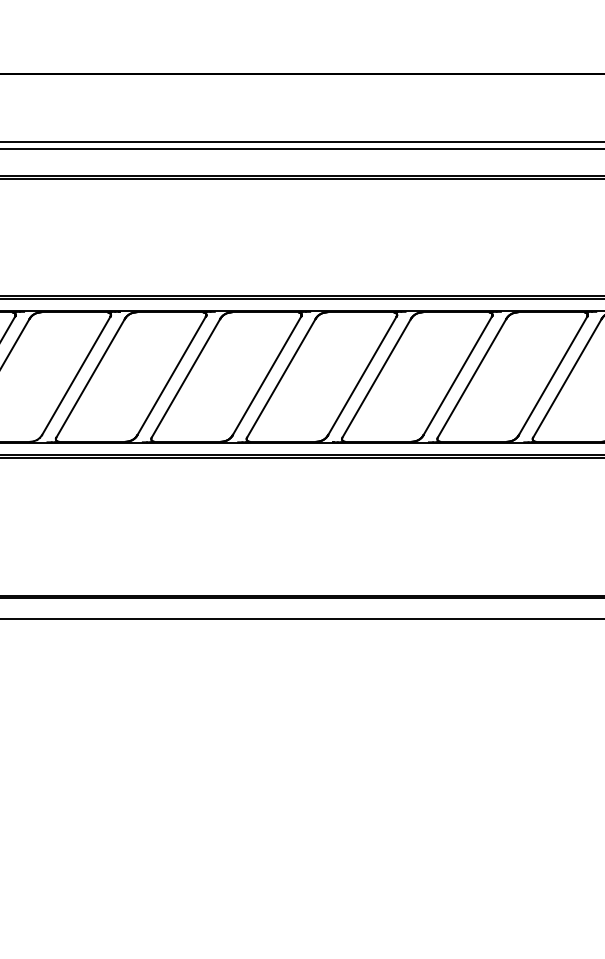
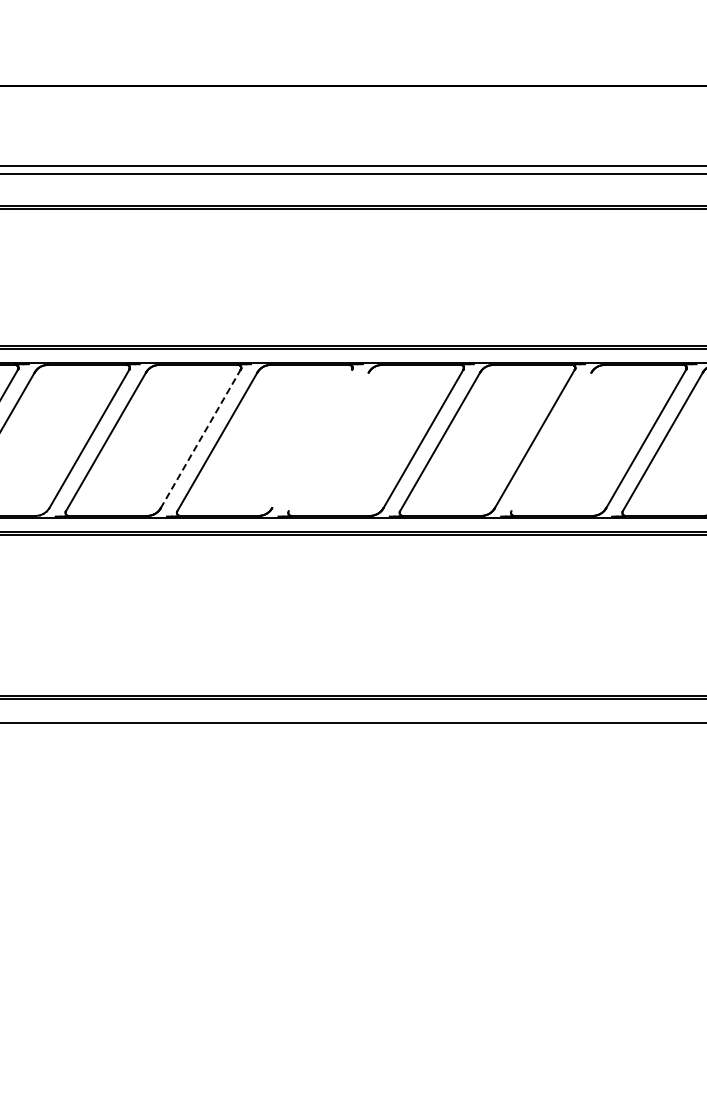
line: (172, 375) -> (201, 438), solid -> dashed
line: (266, 375) -> (311, 438), removed
line: (281, 378) -> (328, 441), removed
line: (472, 378) -> (551, 441), removed

